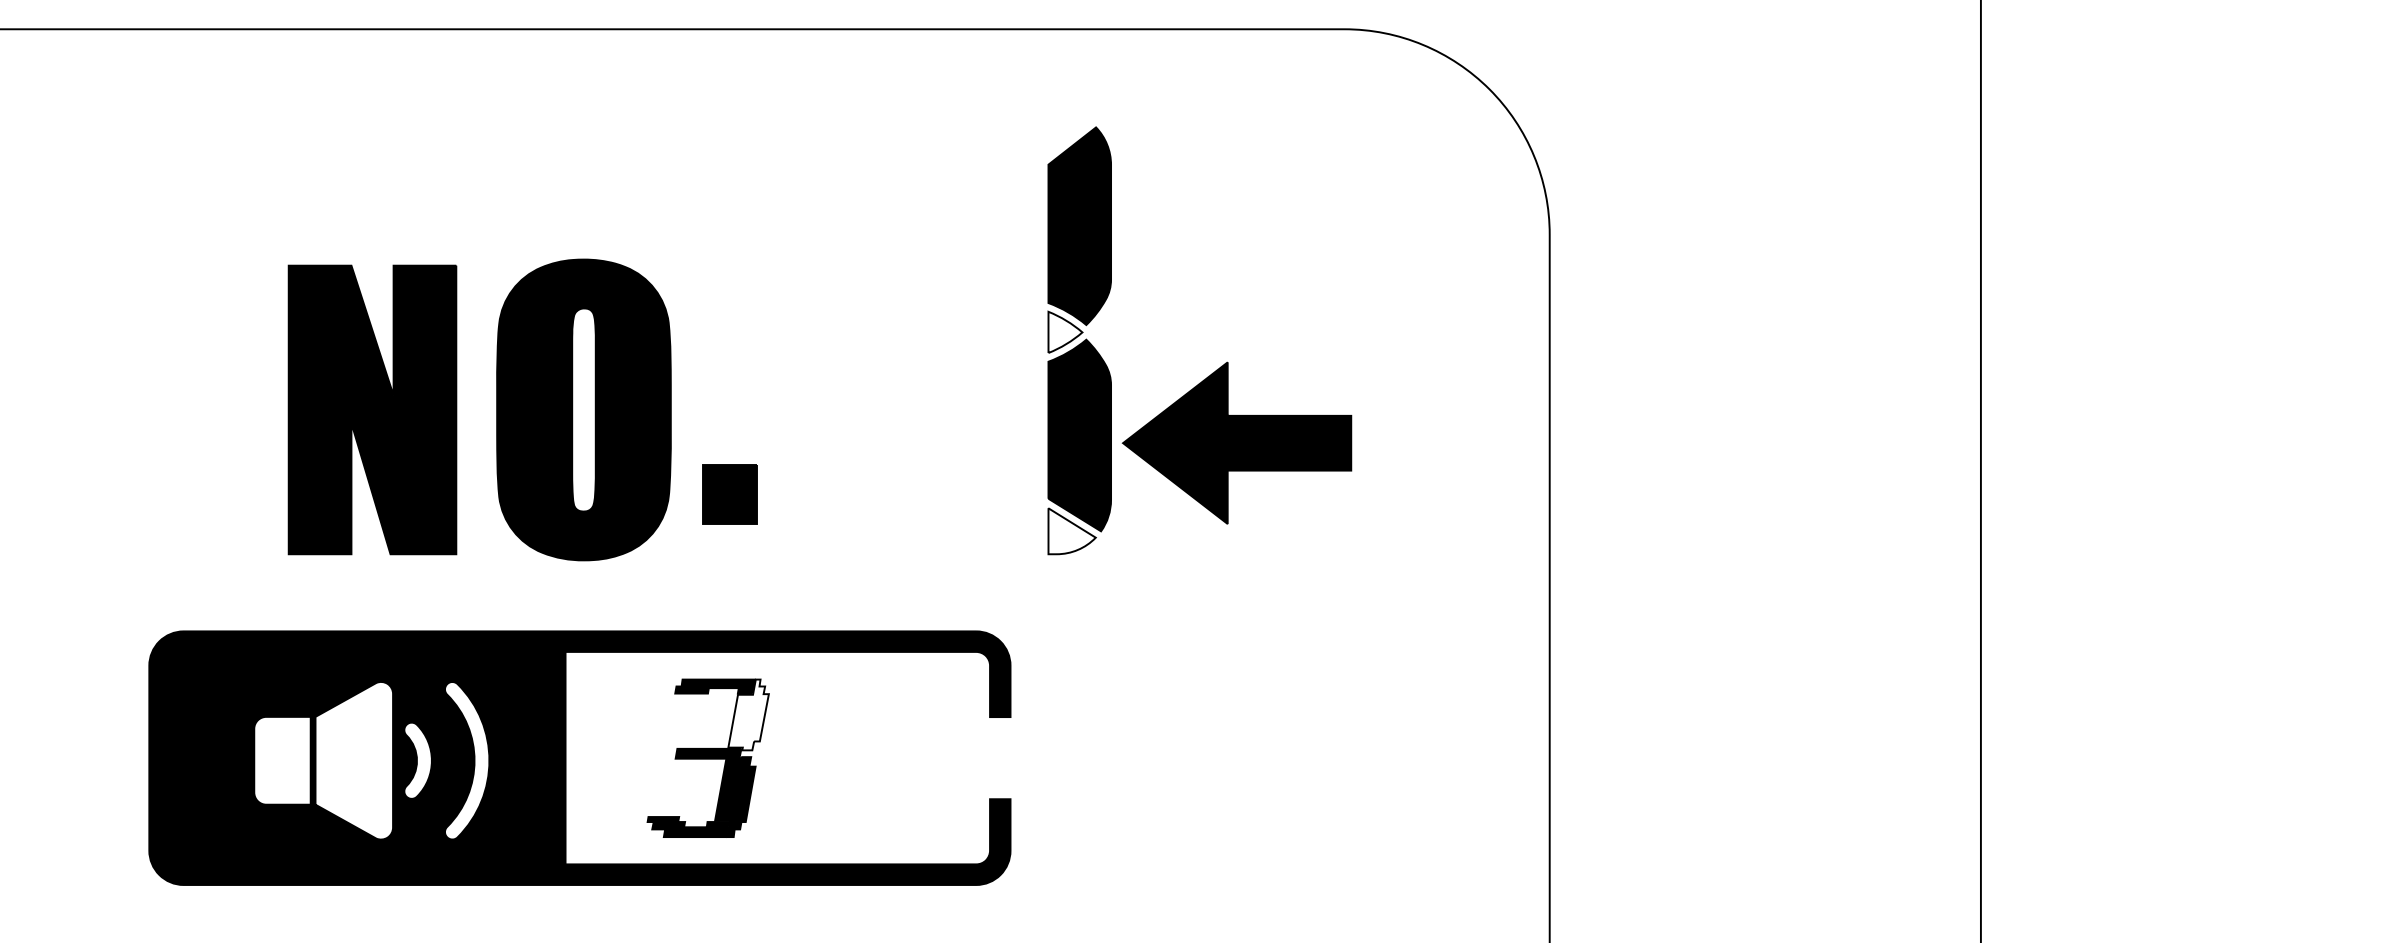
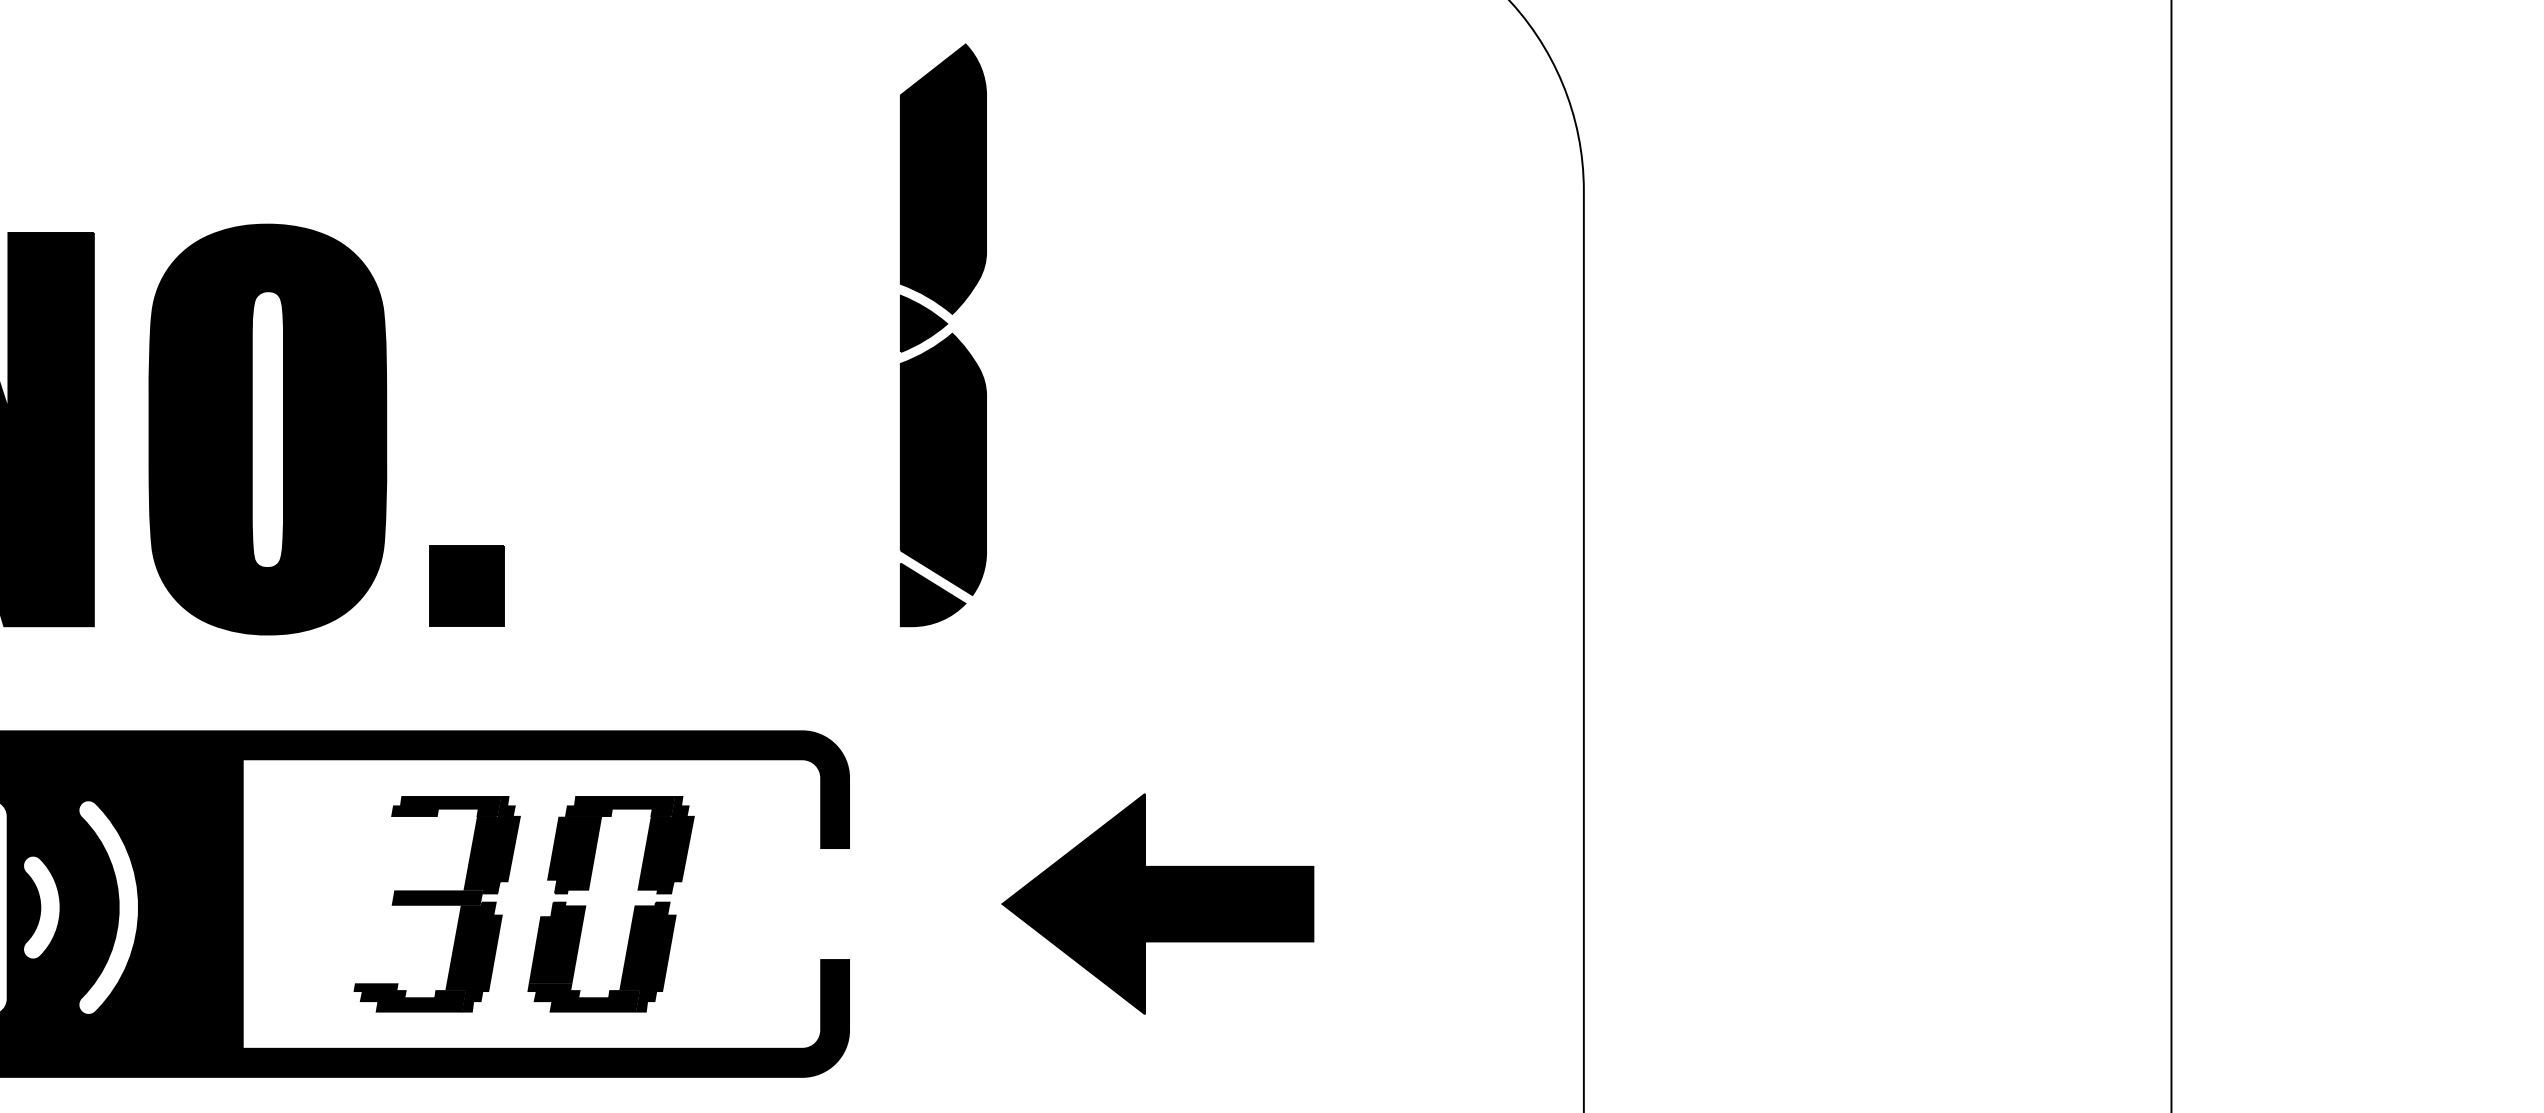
fill: (1065, 332) -> (924, 324), added
part: (1236, 442) -> (1157, 903), moved
part: (729, 494) -> (466, 585), moved
fill: (1071, 531) -> (932, 595), added
fill: (748, 714) -> (492, 844), added
part: (852, 759) -> (633, 905), added

